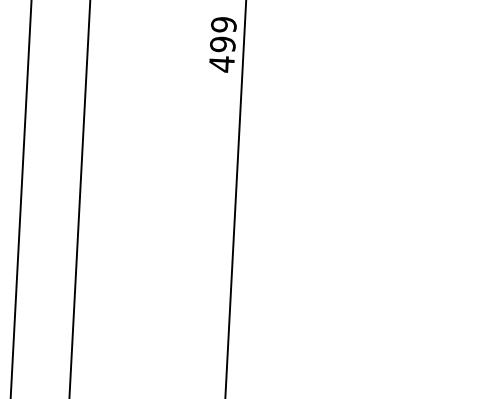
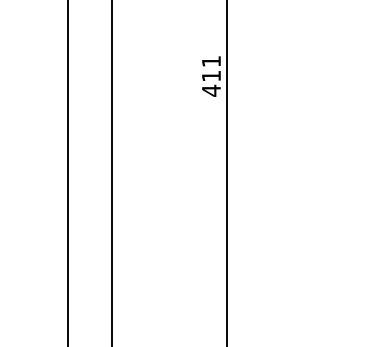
text: (223, 34) -> (211, 68), 499 -> 411

